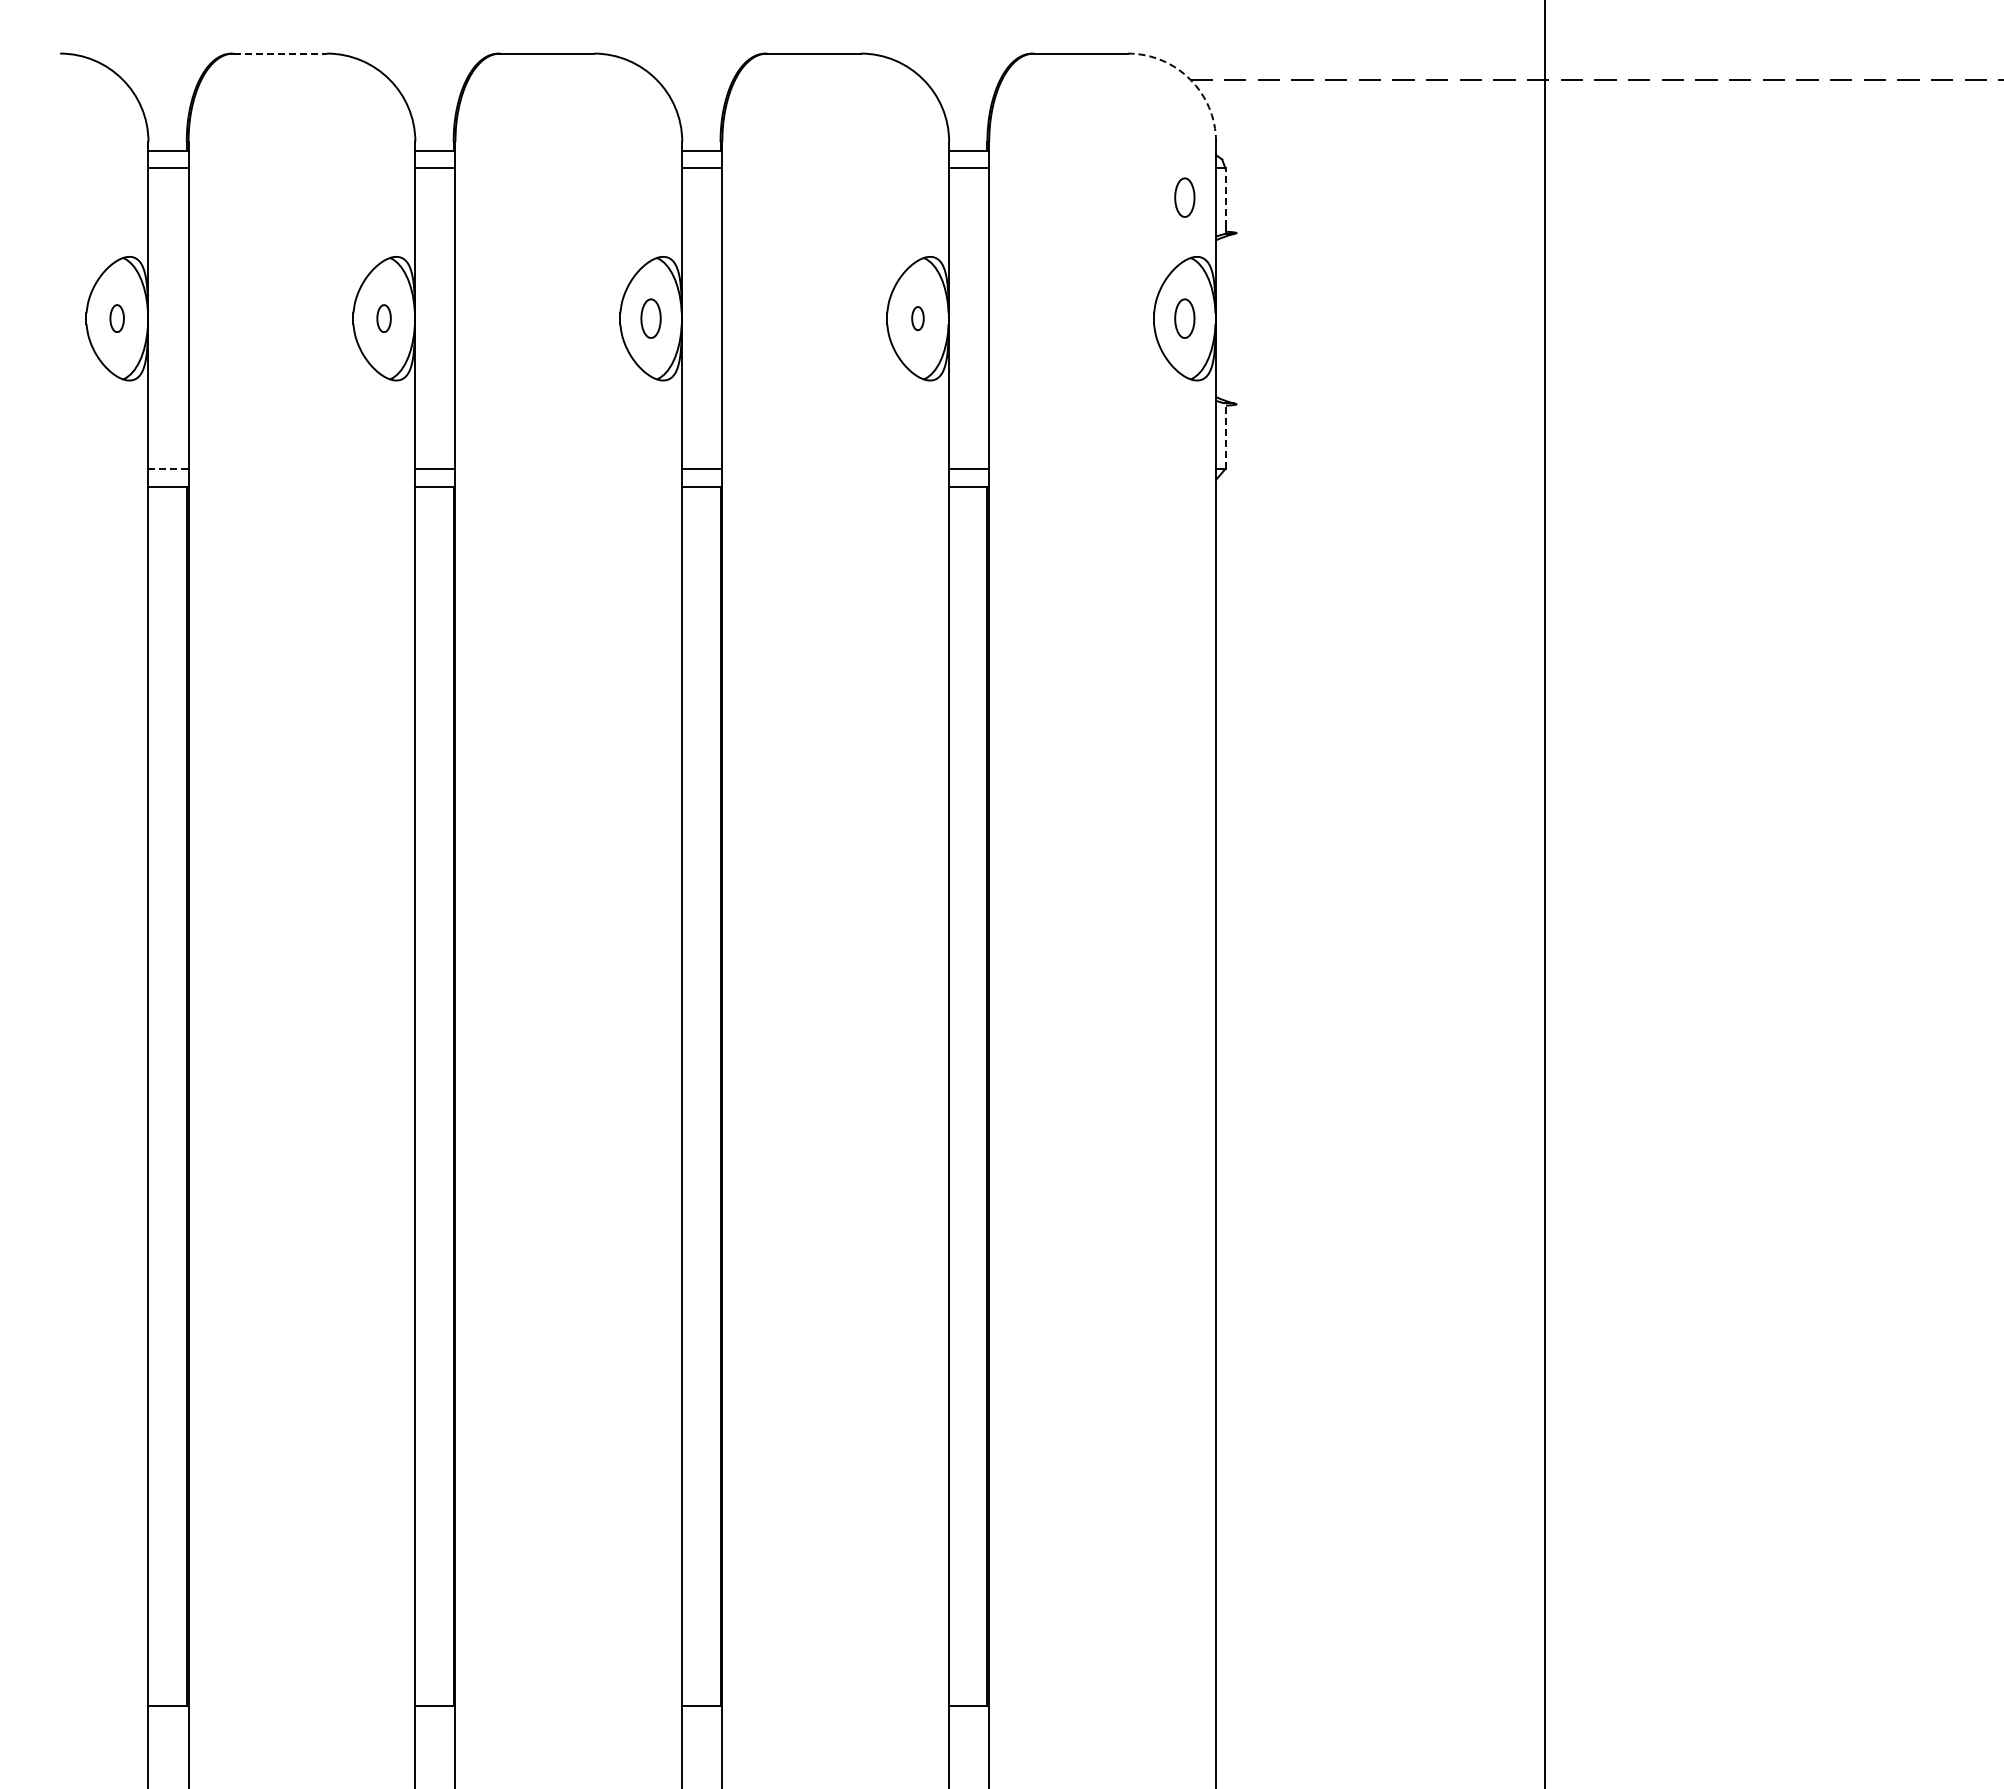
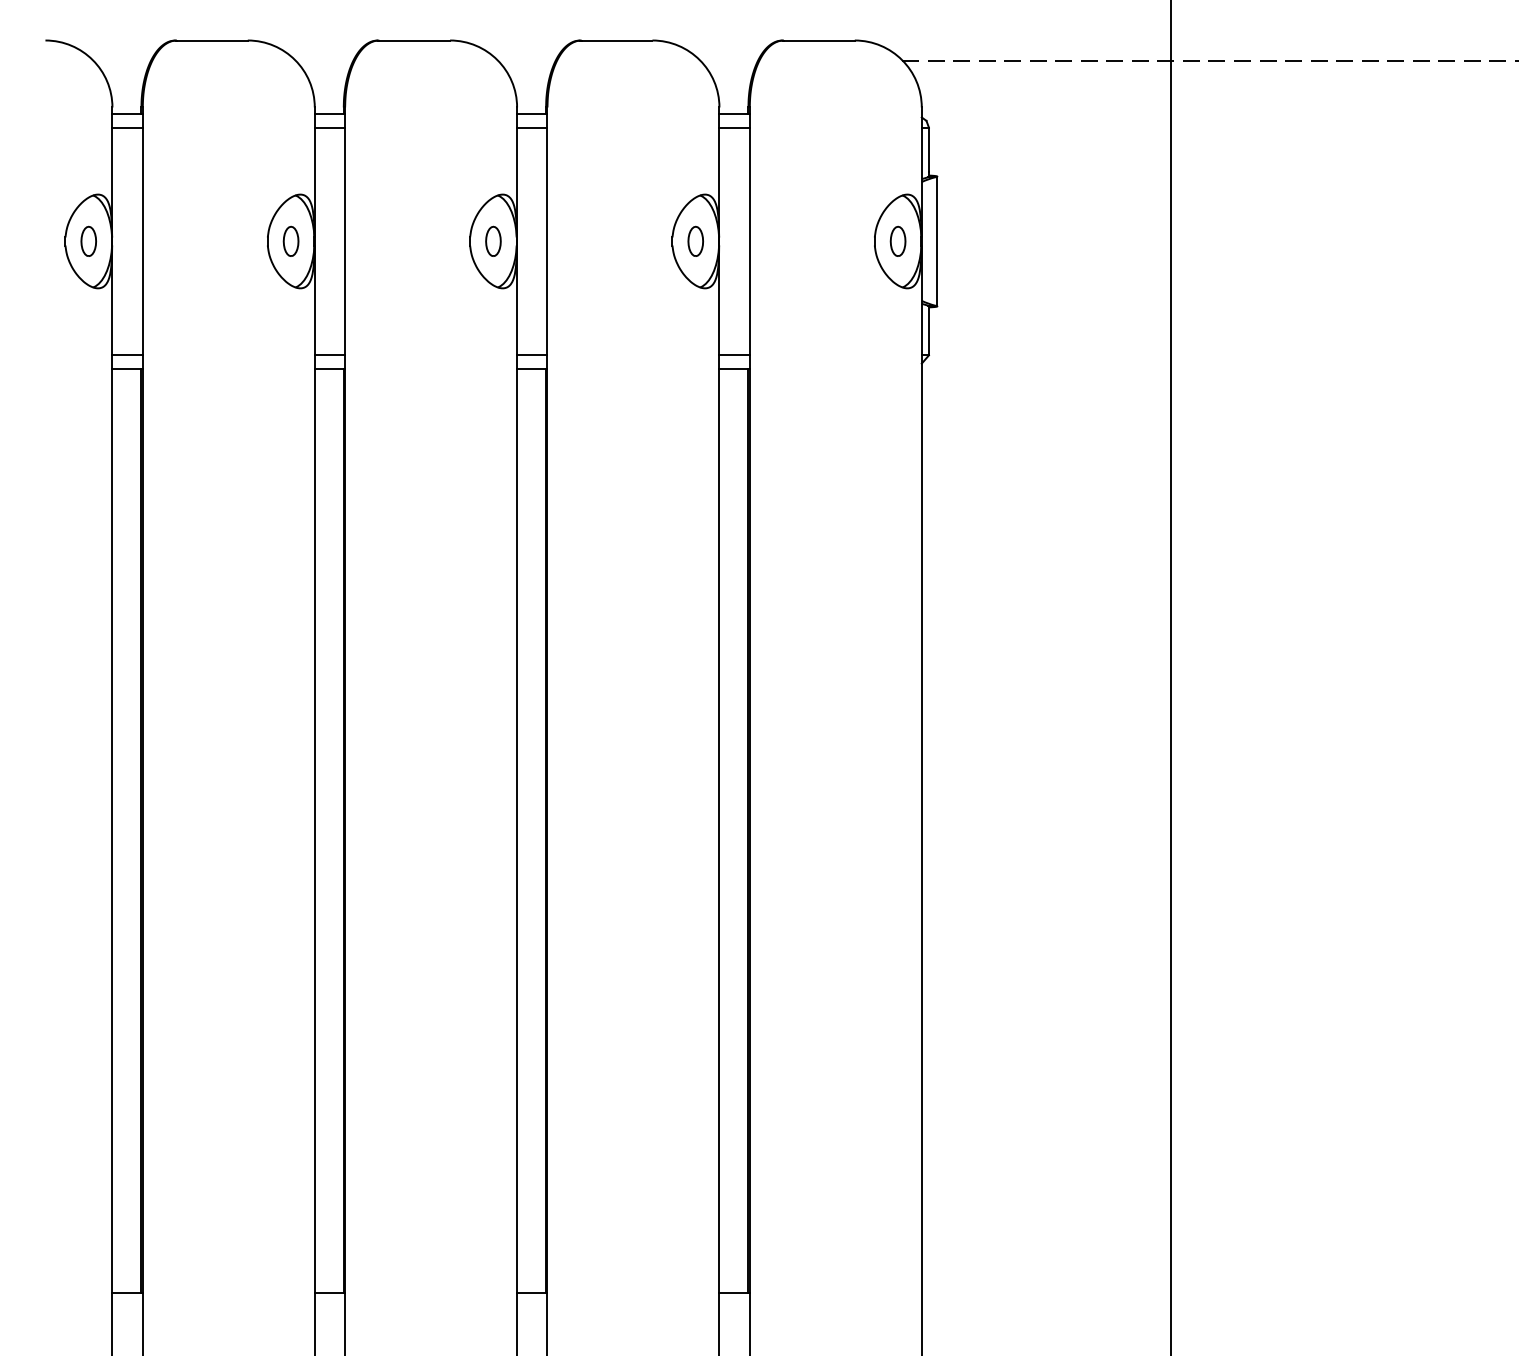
line: (280, 53) -> (212, 40), dashed -> solid
arc: (1190, 79) -> (902, 60), dashed -> solid
part: (1184, 197) -> (897, 149), removed
line: (1225, 197) -> (928, 149), dashed -> solid
part: (116, 318) -> (88, 241), size x1.43
part: (383, 318) -> (290, 241), size x1.43
part: (917, 318) -> (695, 241), size x1.67
line: (1236, 318) -> (937, 241), added
line: (1225, 436) -> (928, 330), dashed -> solid
line: (168, 468) -> (127, 355), dashed -> solid

